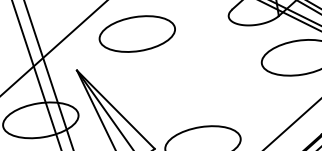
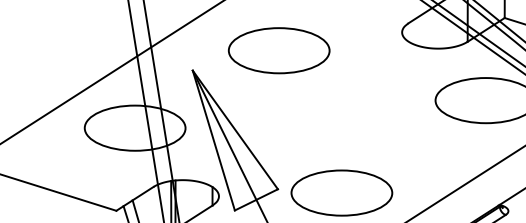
part: (136, 33) -> (278, 50), moved

